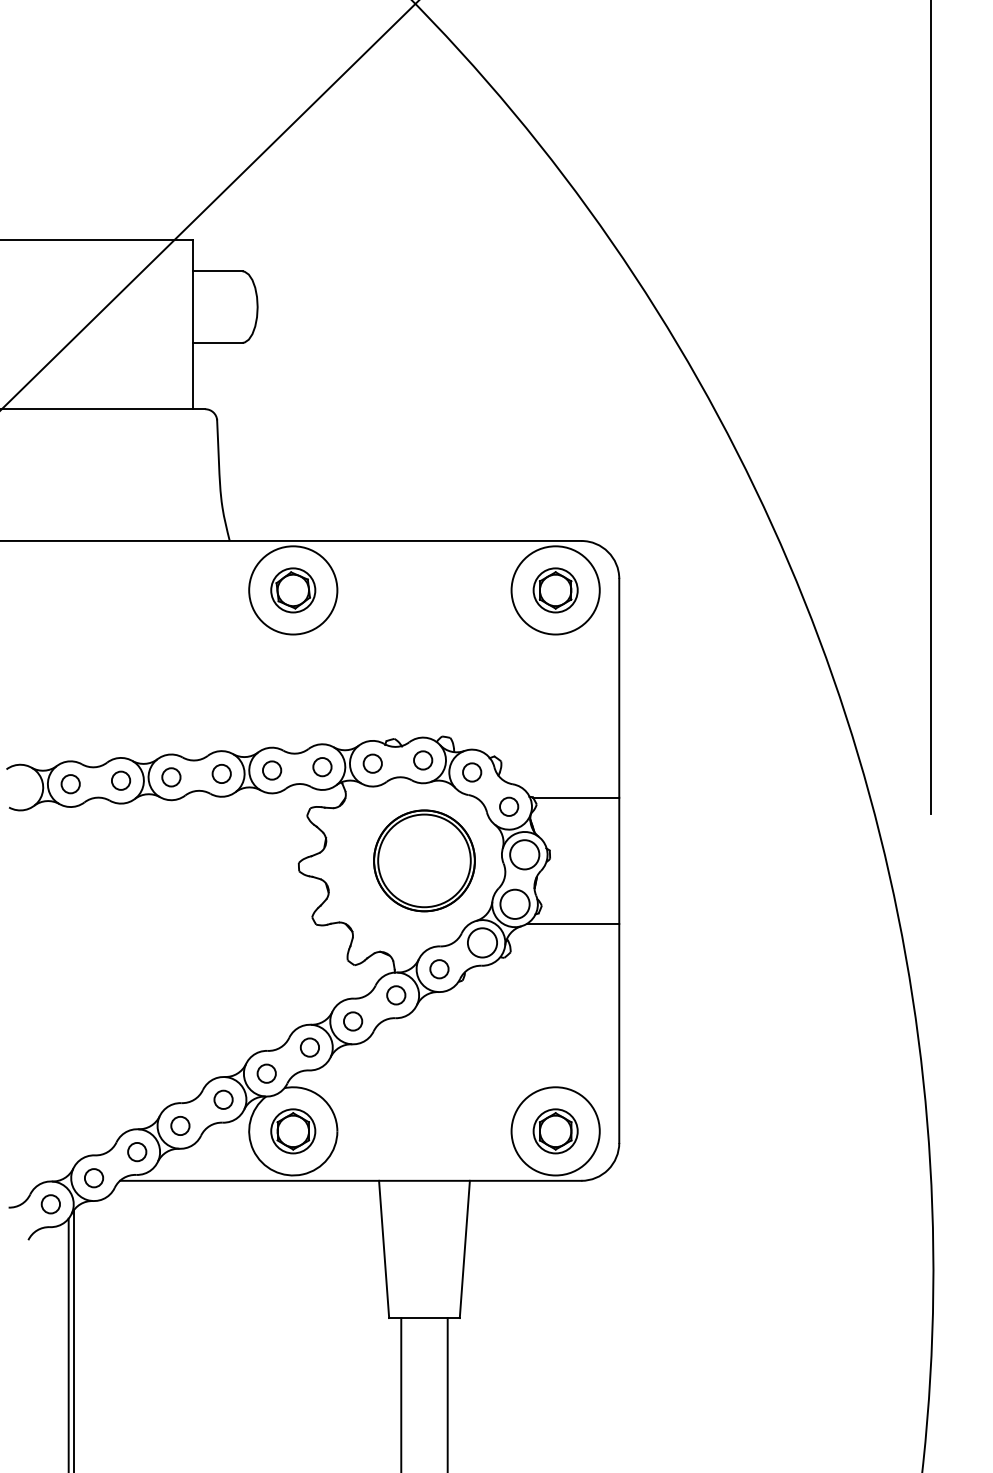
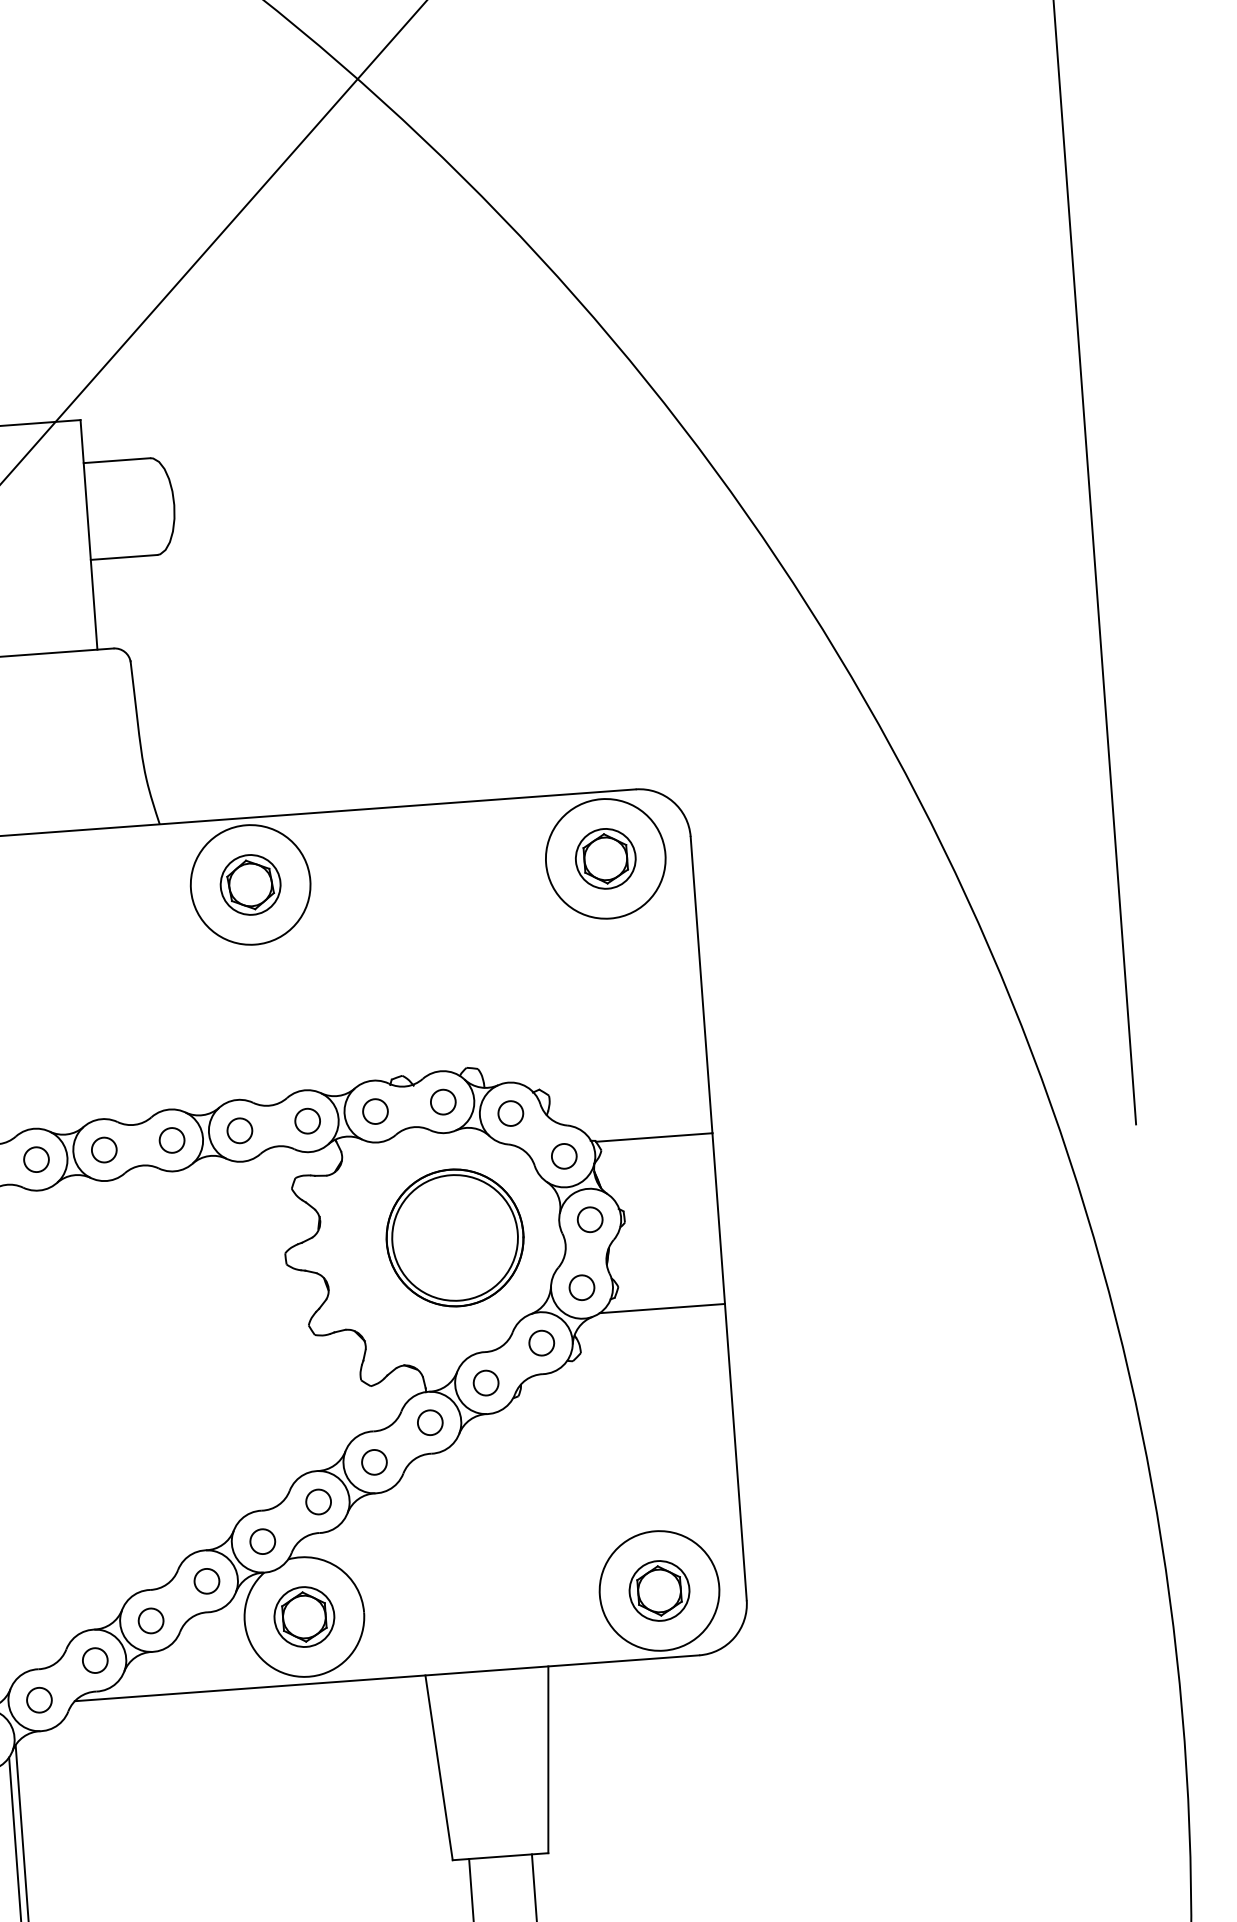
circle: (524, 854) -> (589, 1219), size x0.62
circle: (514, 904) -> (581, 1288), size x0.62
circle: (482, 942) -> (541, 1342), size x0.62

